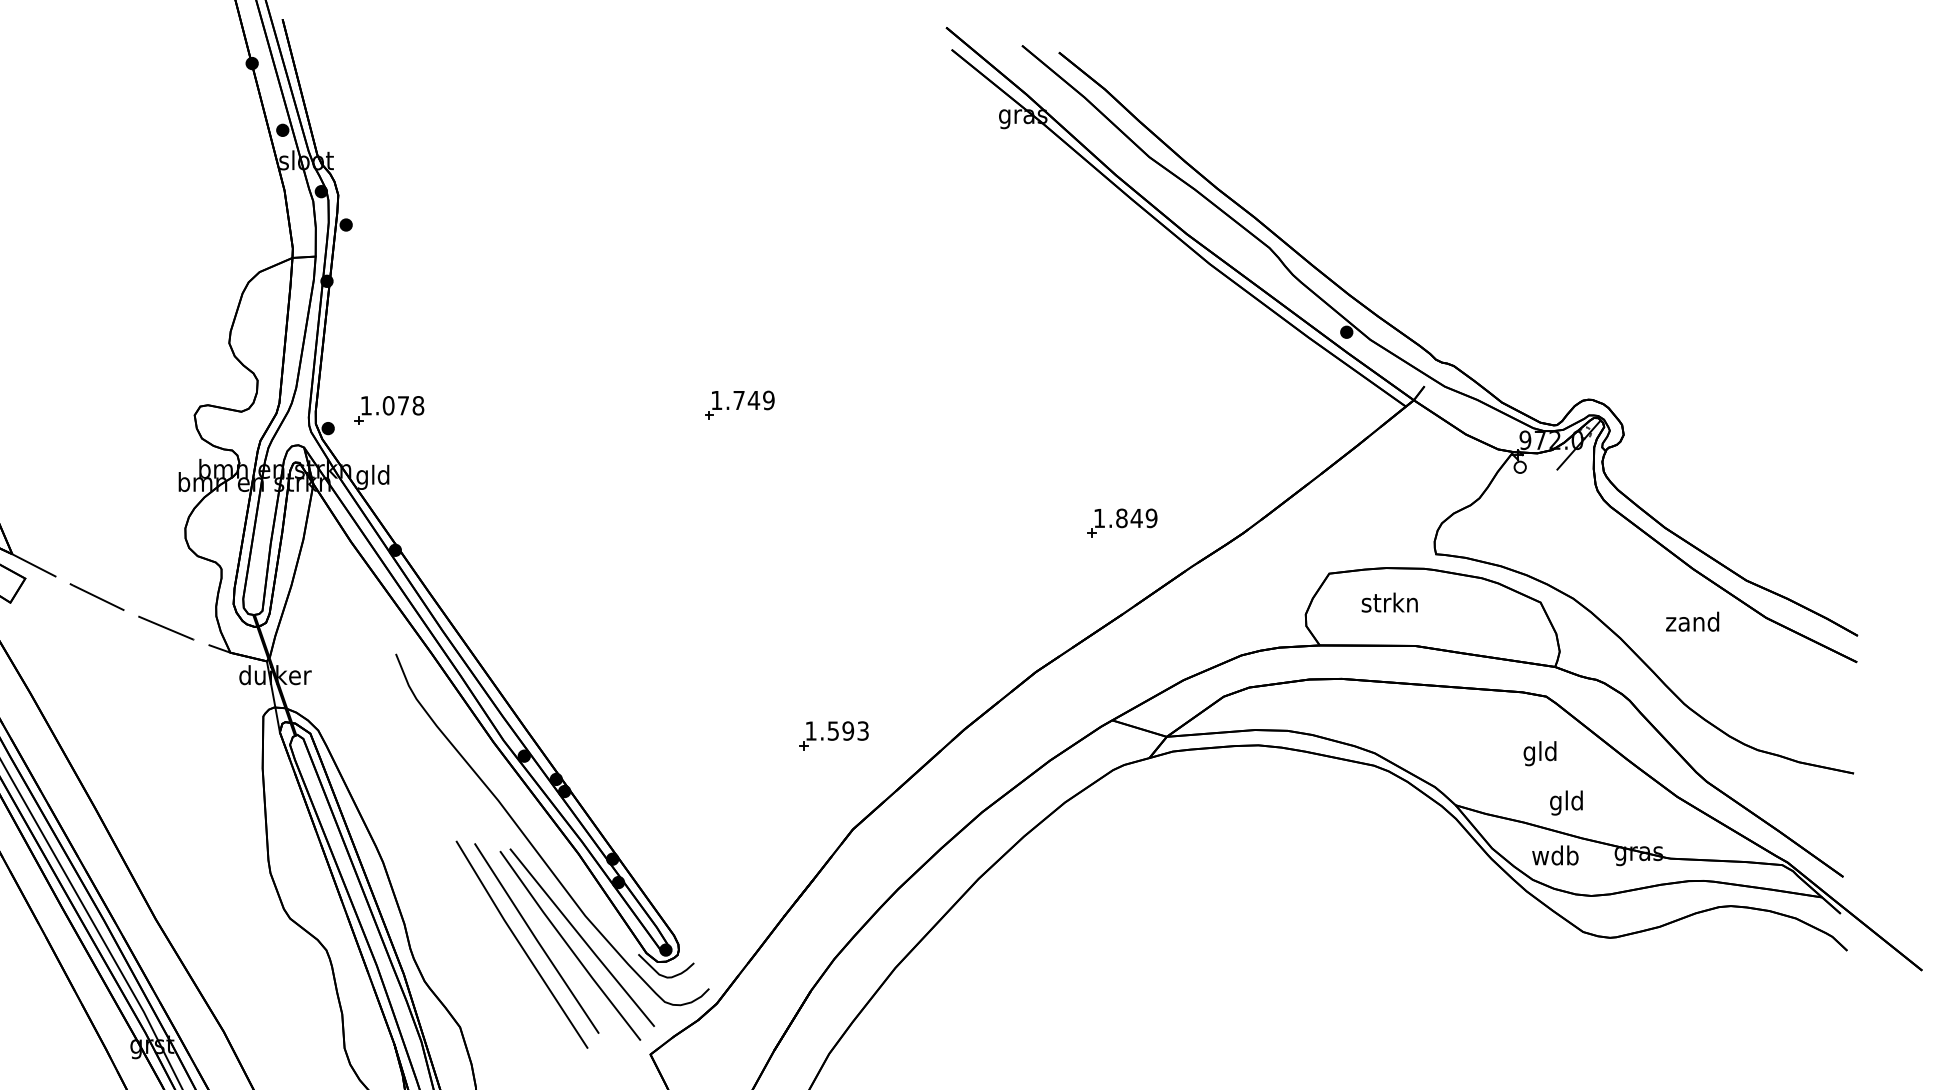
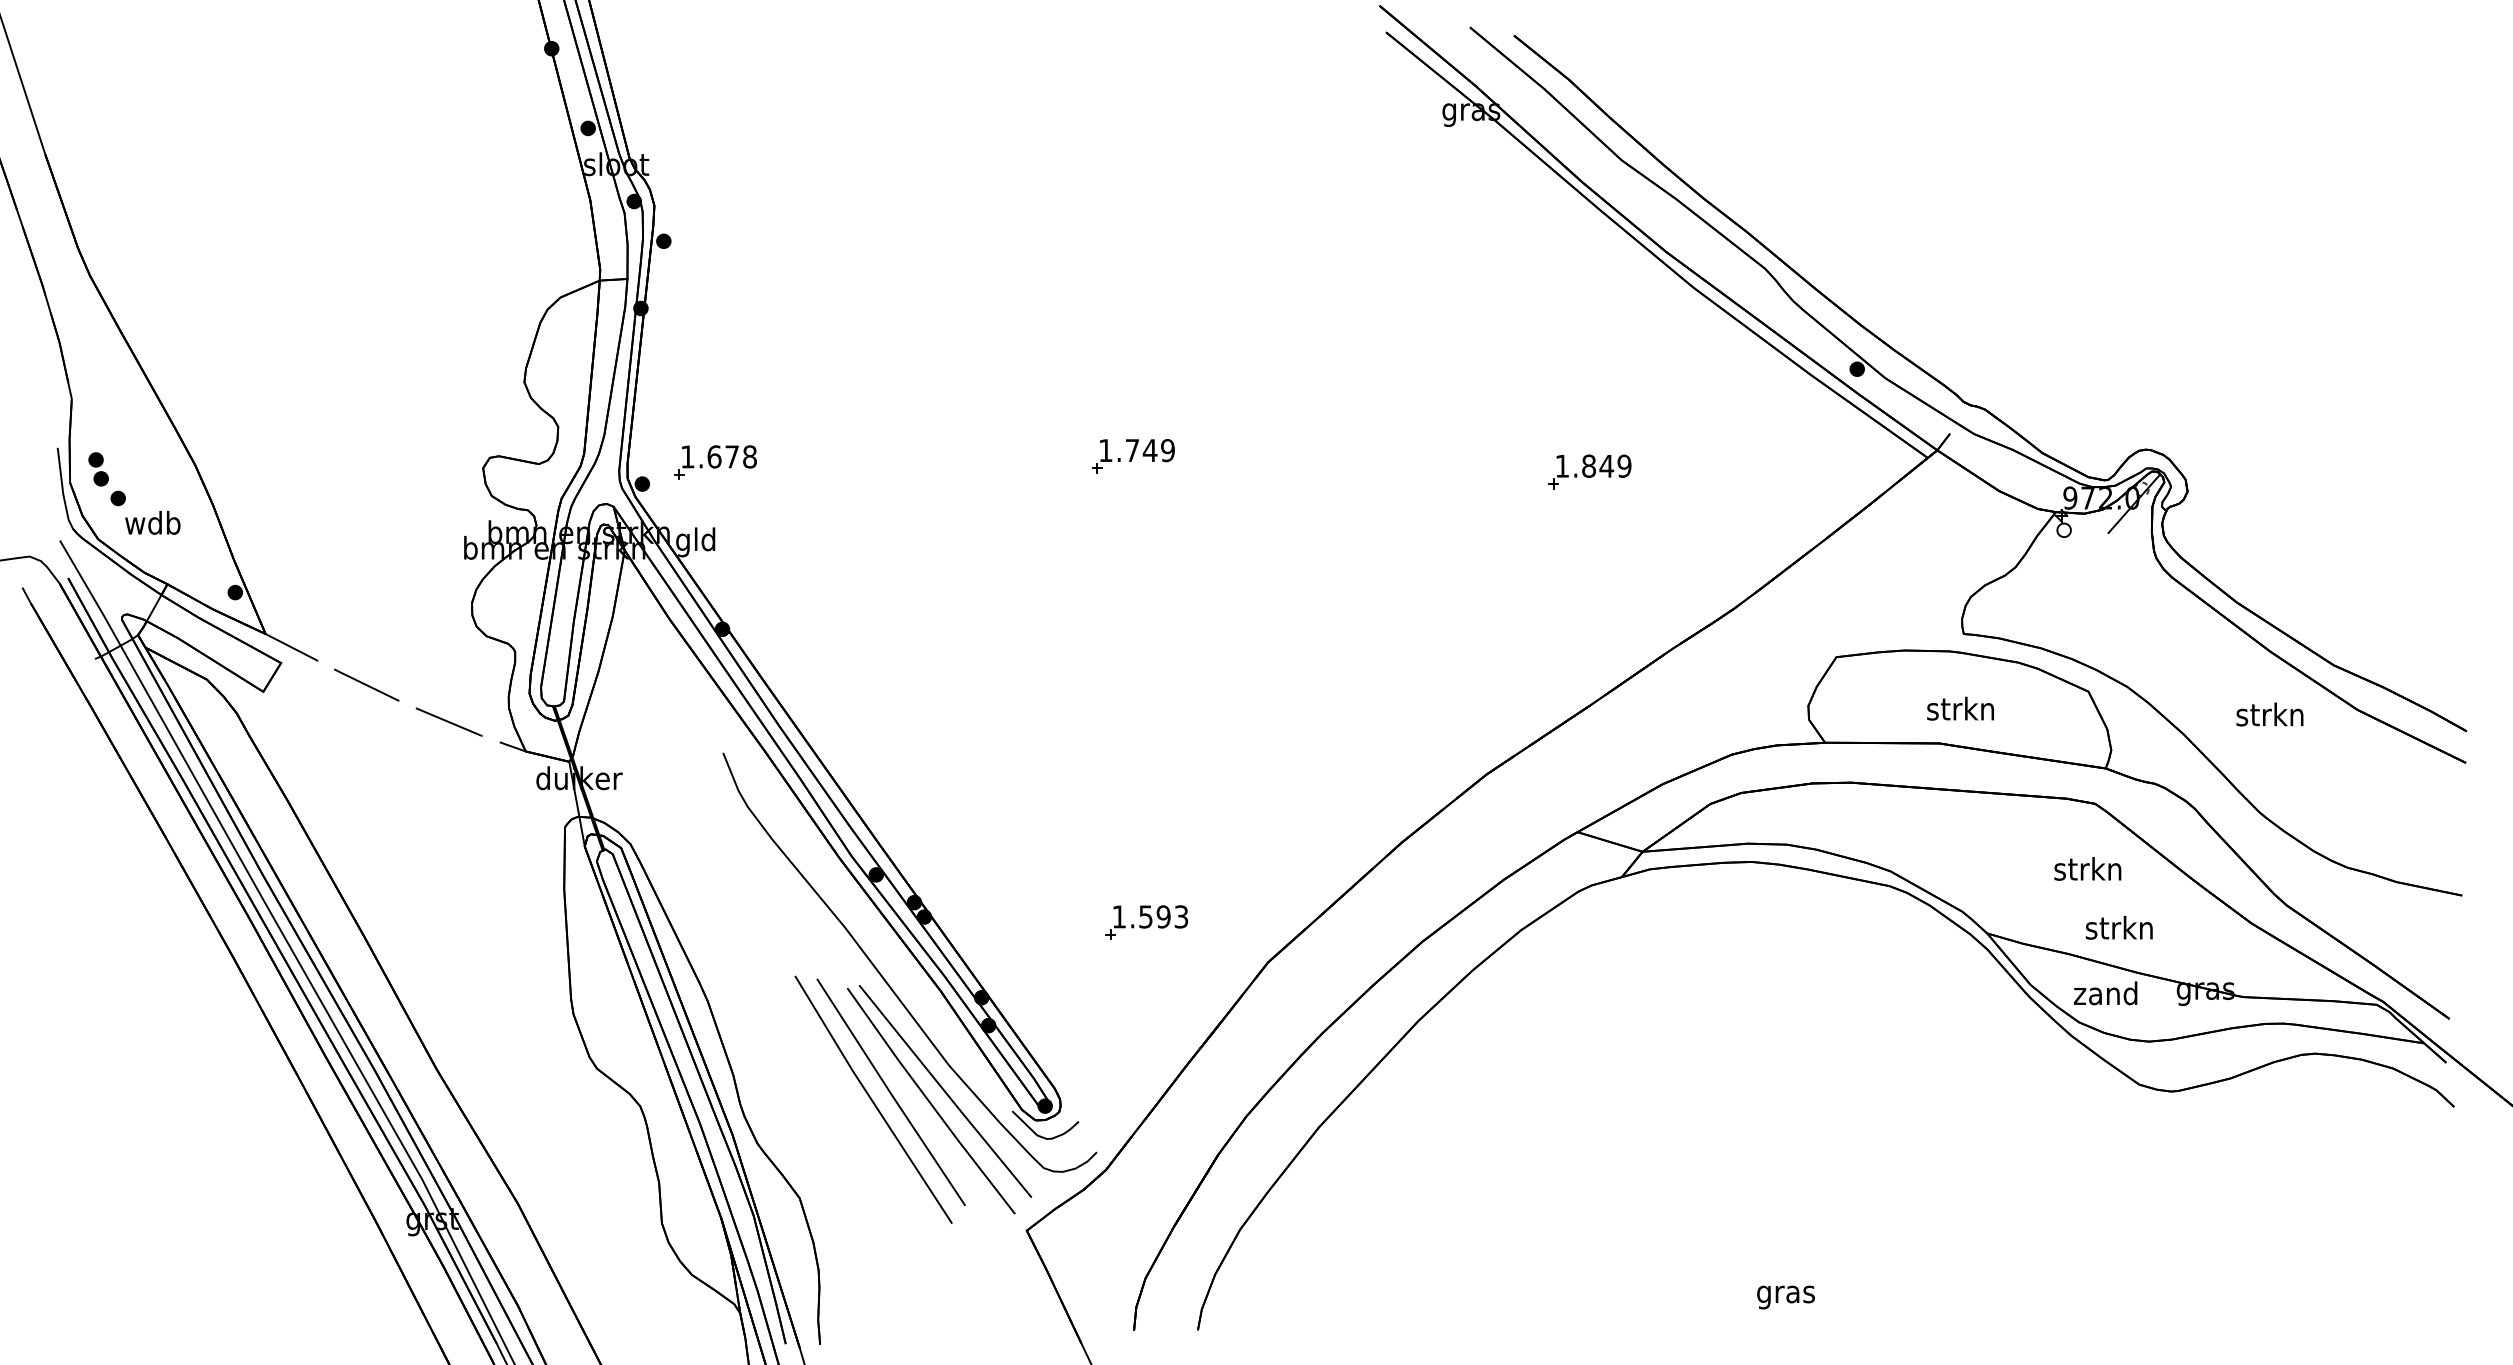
text: (388, 405) -> (714, 456), 1.078 -> 1.678
part: (1122, 522) -> (1589, 471), moved
text: (1389, 602) -> (1960, 708), moved
text: (1692, 621) -> (2269, 714), zand -> strkn
part: (833, 735) -> (1146, 922), moved
text: (1539, 753) -> (2087, 871), gld -> strkn
text: (1565, 802) -> (2118, 930), gld -> strkn
text: (1554, 855) -> (2105, 993), wdb -> zand

